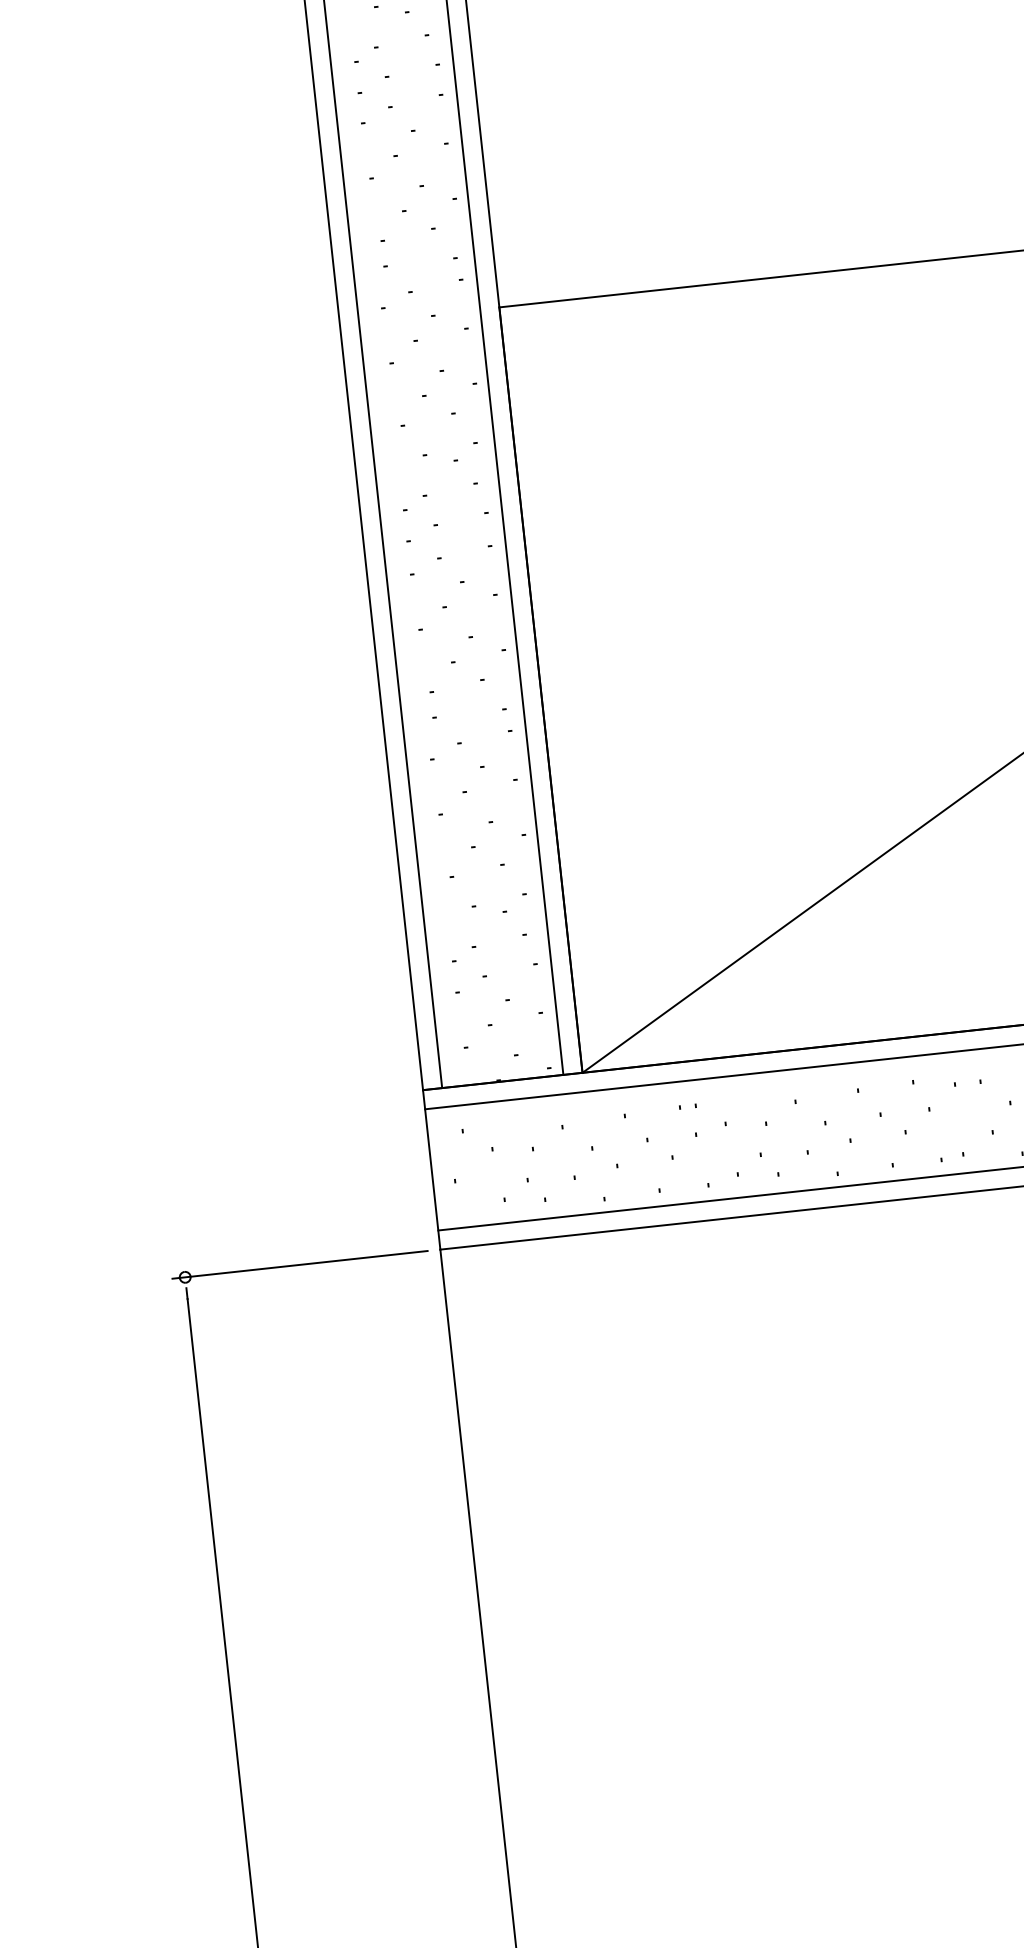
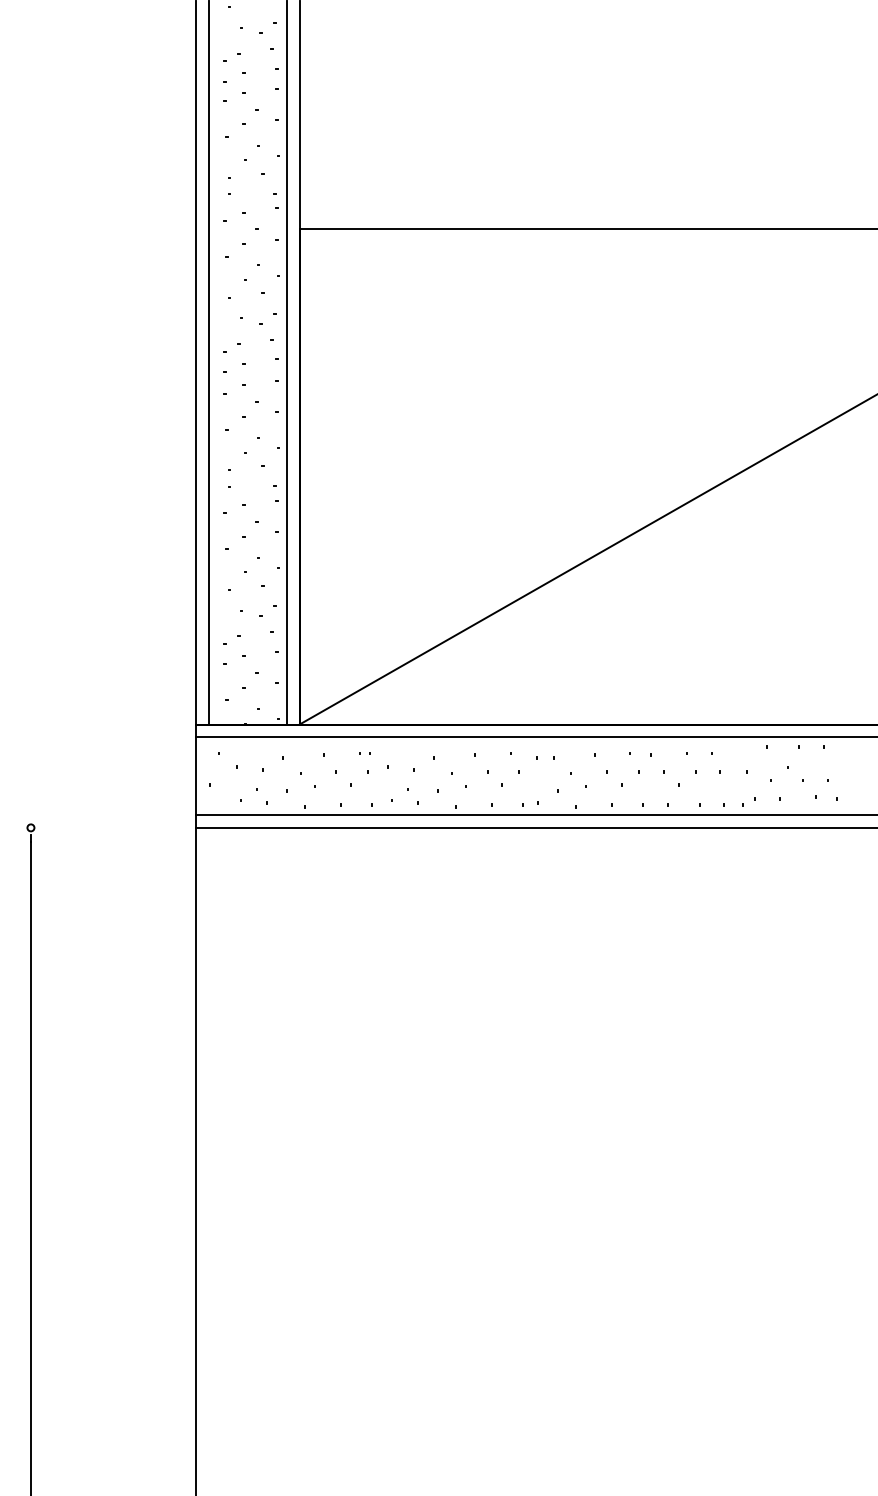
line: (300, 1264) -> (105, 827), removed

